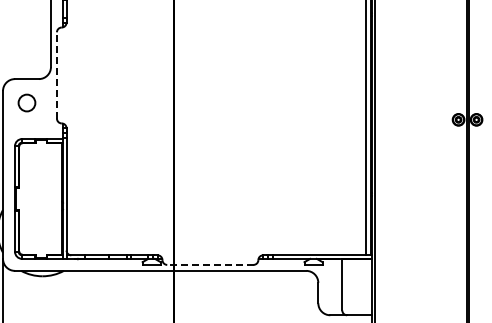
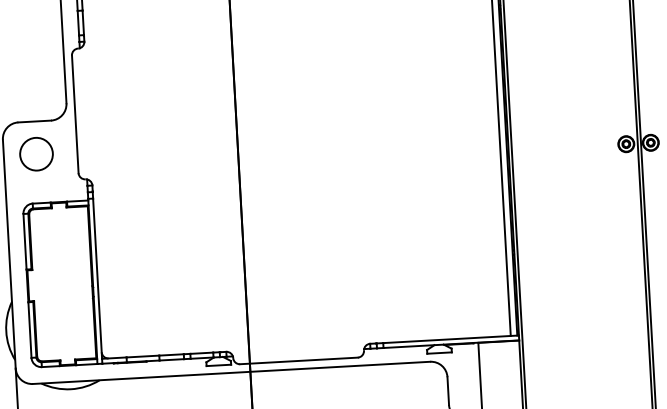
line: (56, 74) -> (74, 113), dashed -> solid
circle: (26, 102) -> (35, 153), size x1.43
line: (209, 264) -> (297, 360), dashed -> solid

